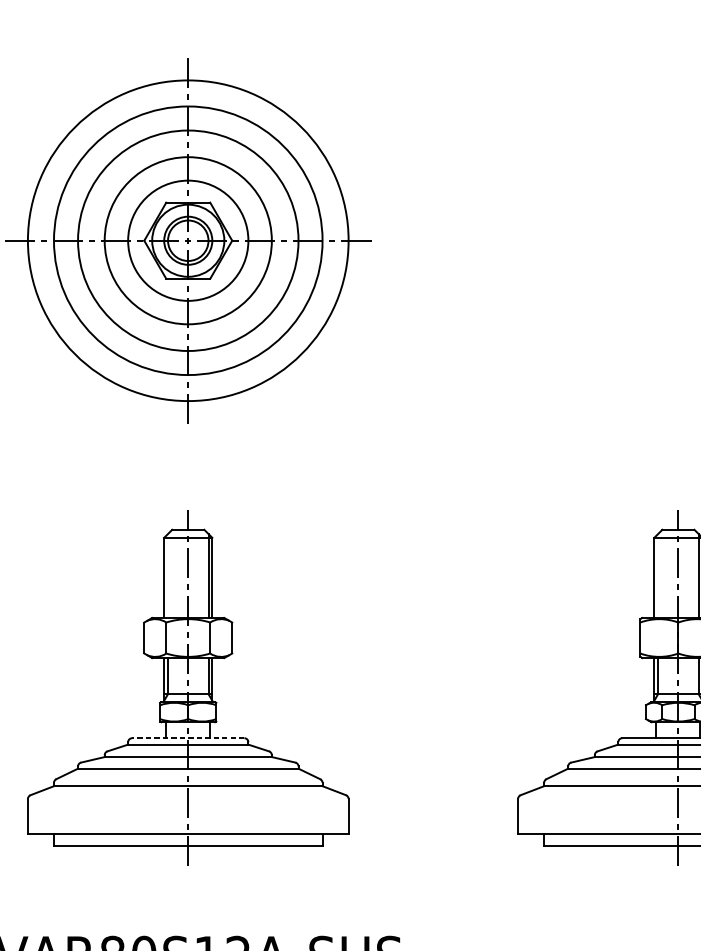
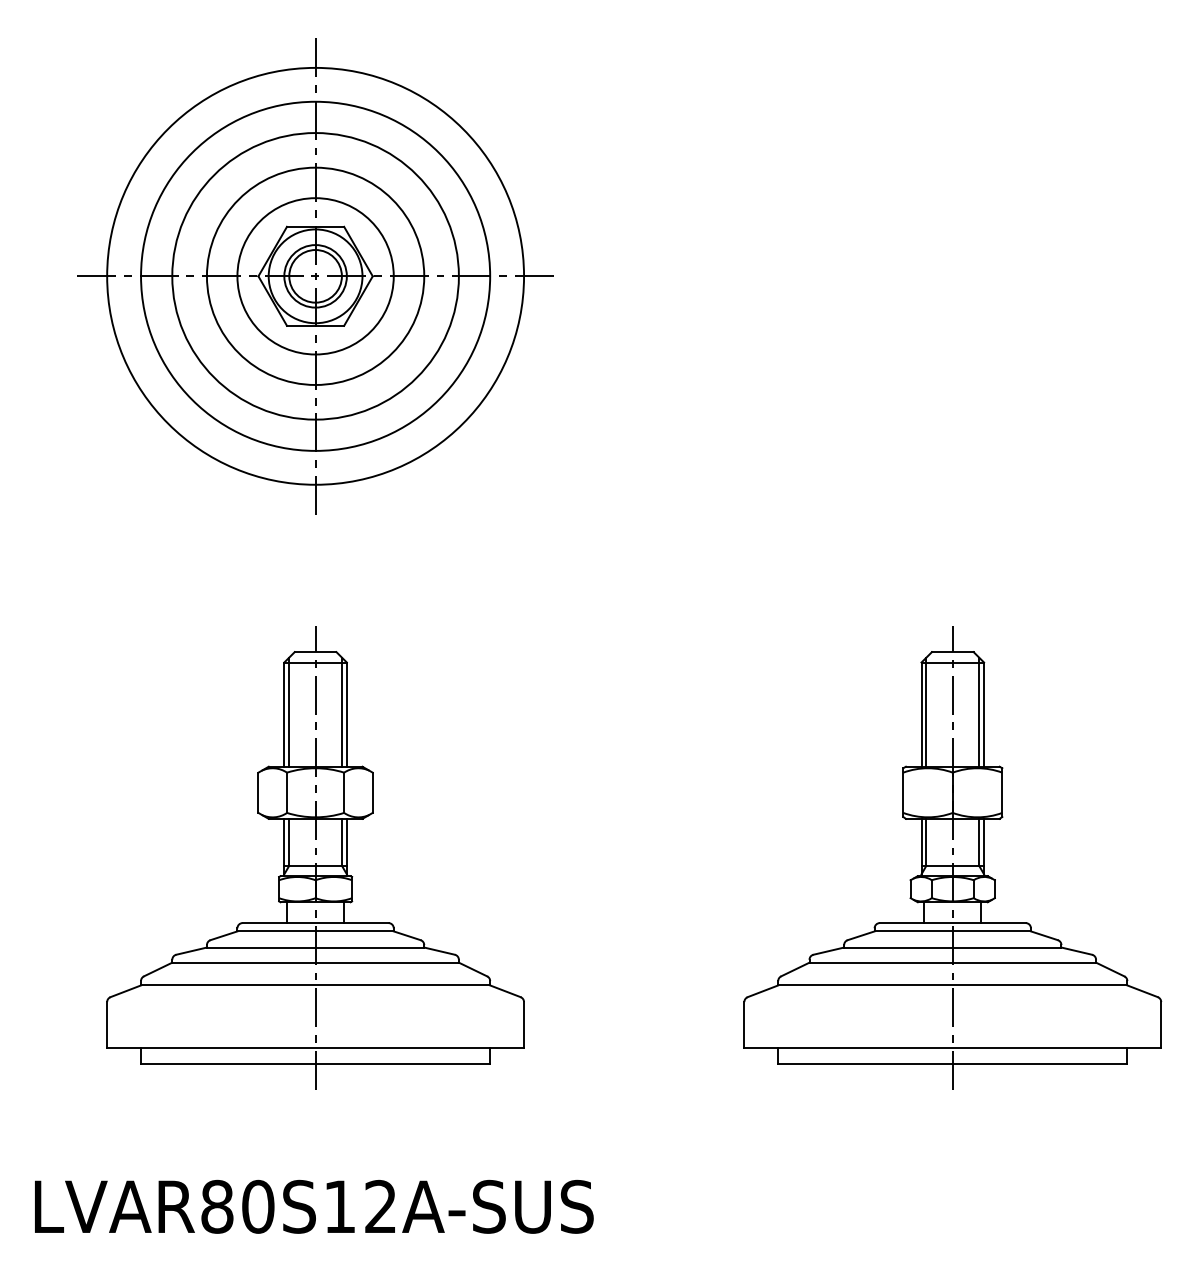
line: (168, 575) -> (289, 711), added
line: (658, 575) -> (926, 711), added
line: (188, 738) -> (315, 923), dashed -> solid

